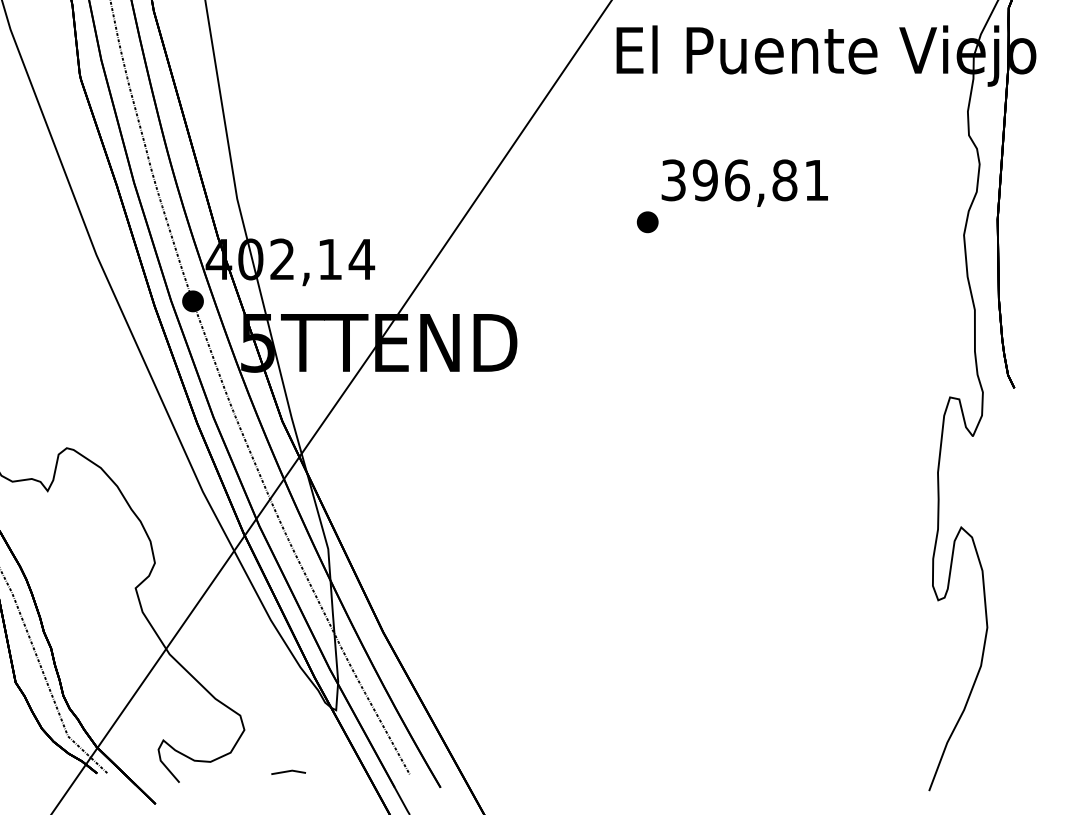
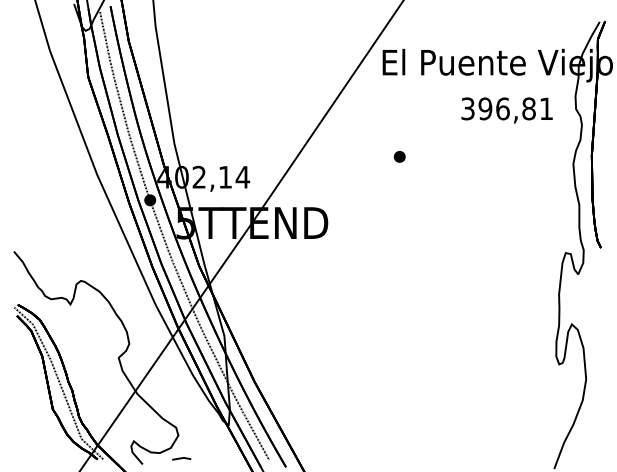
text: (743, 183) -> (506, 110), moved
line: (288, 771) -> (181, 458), moved

